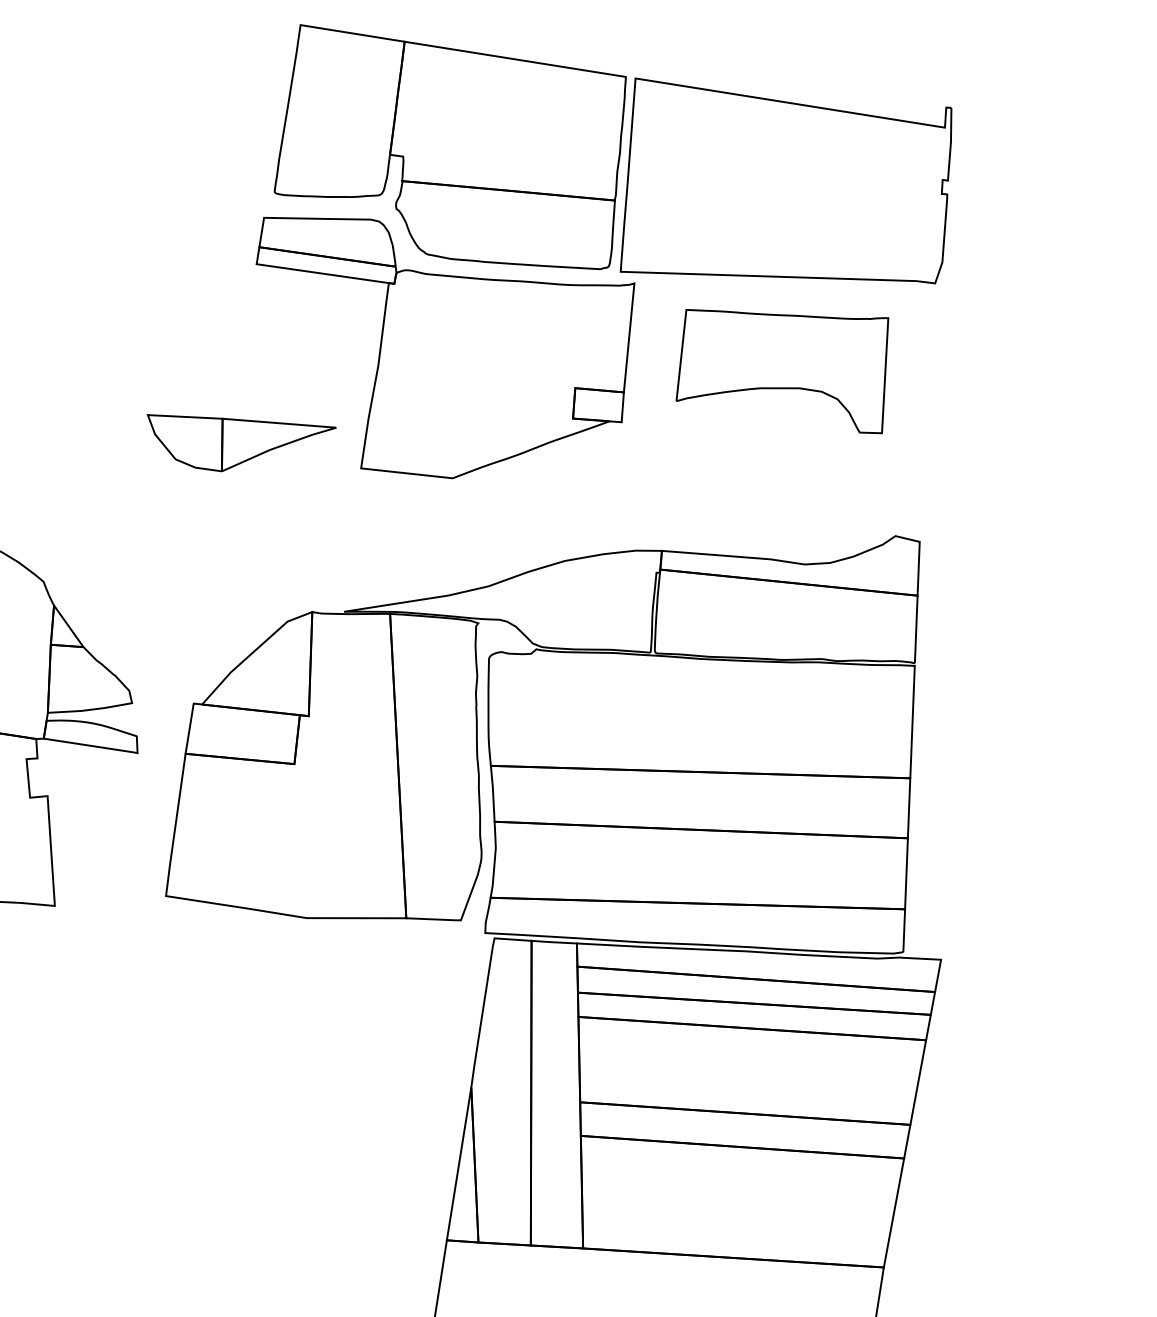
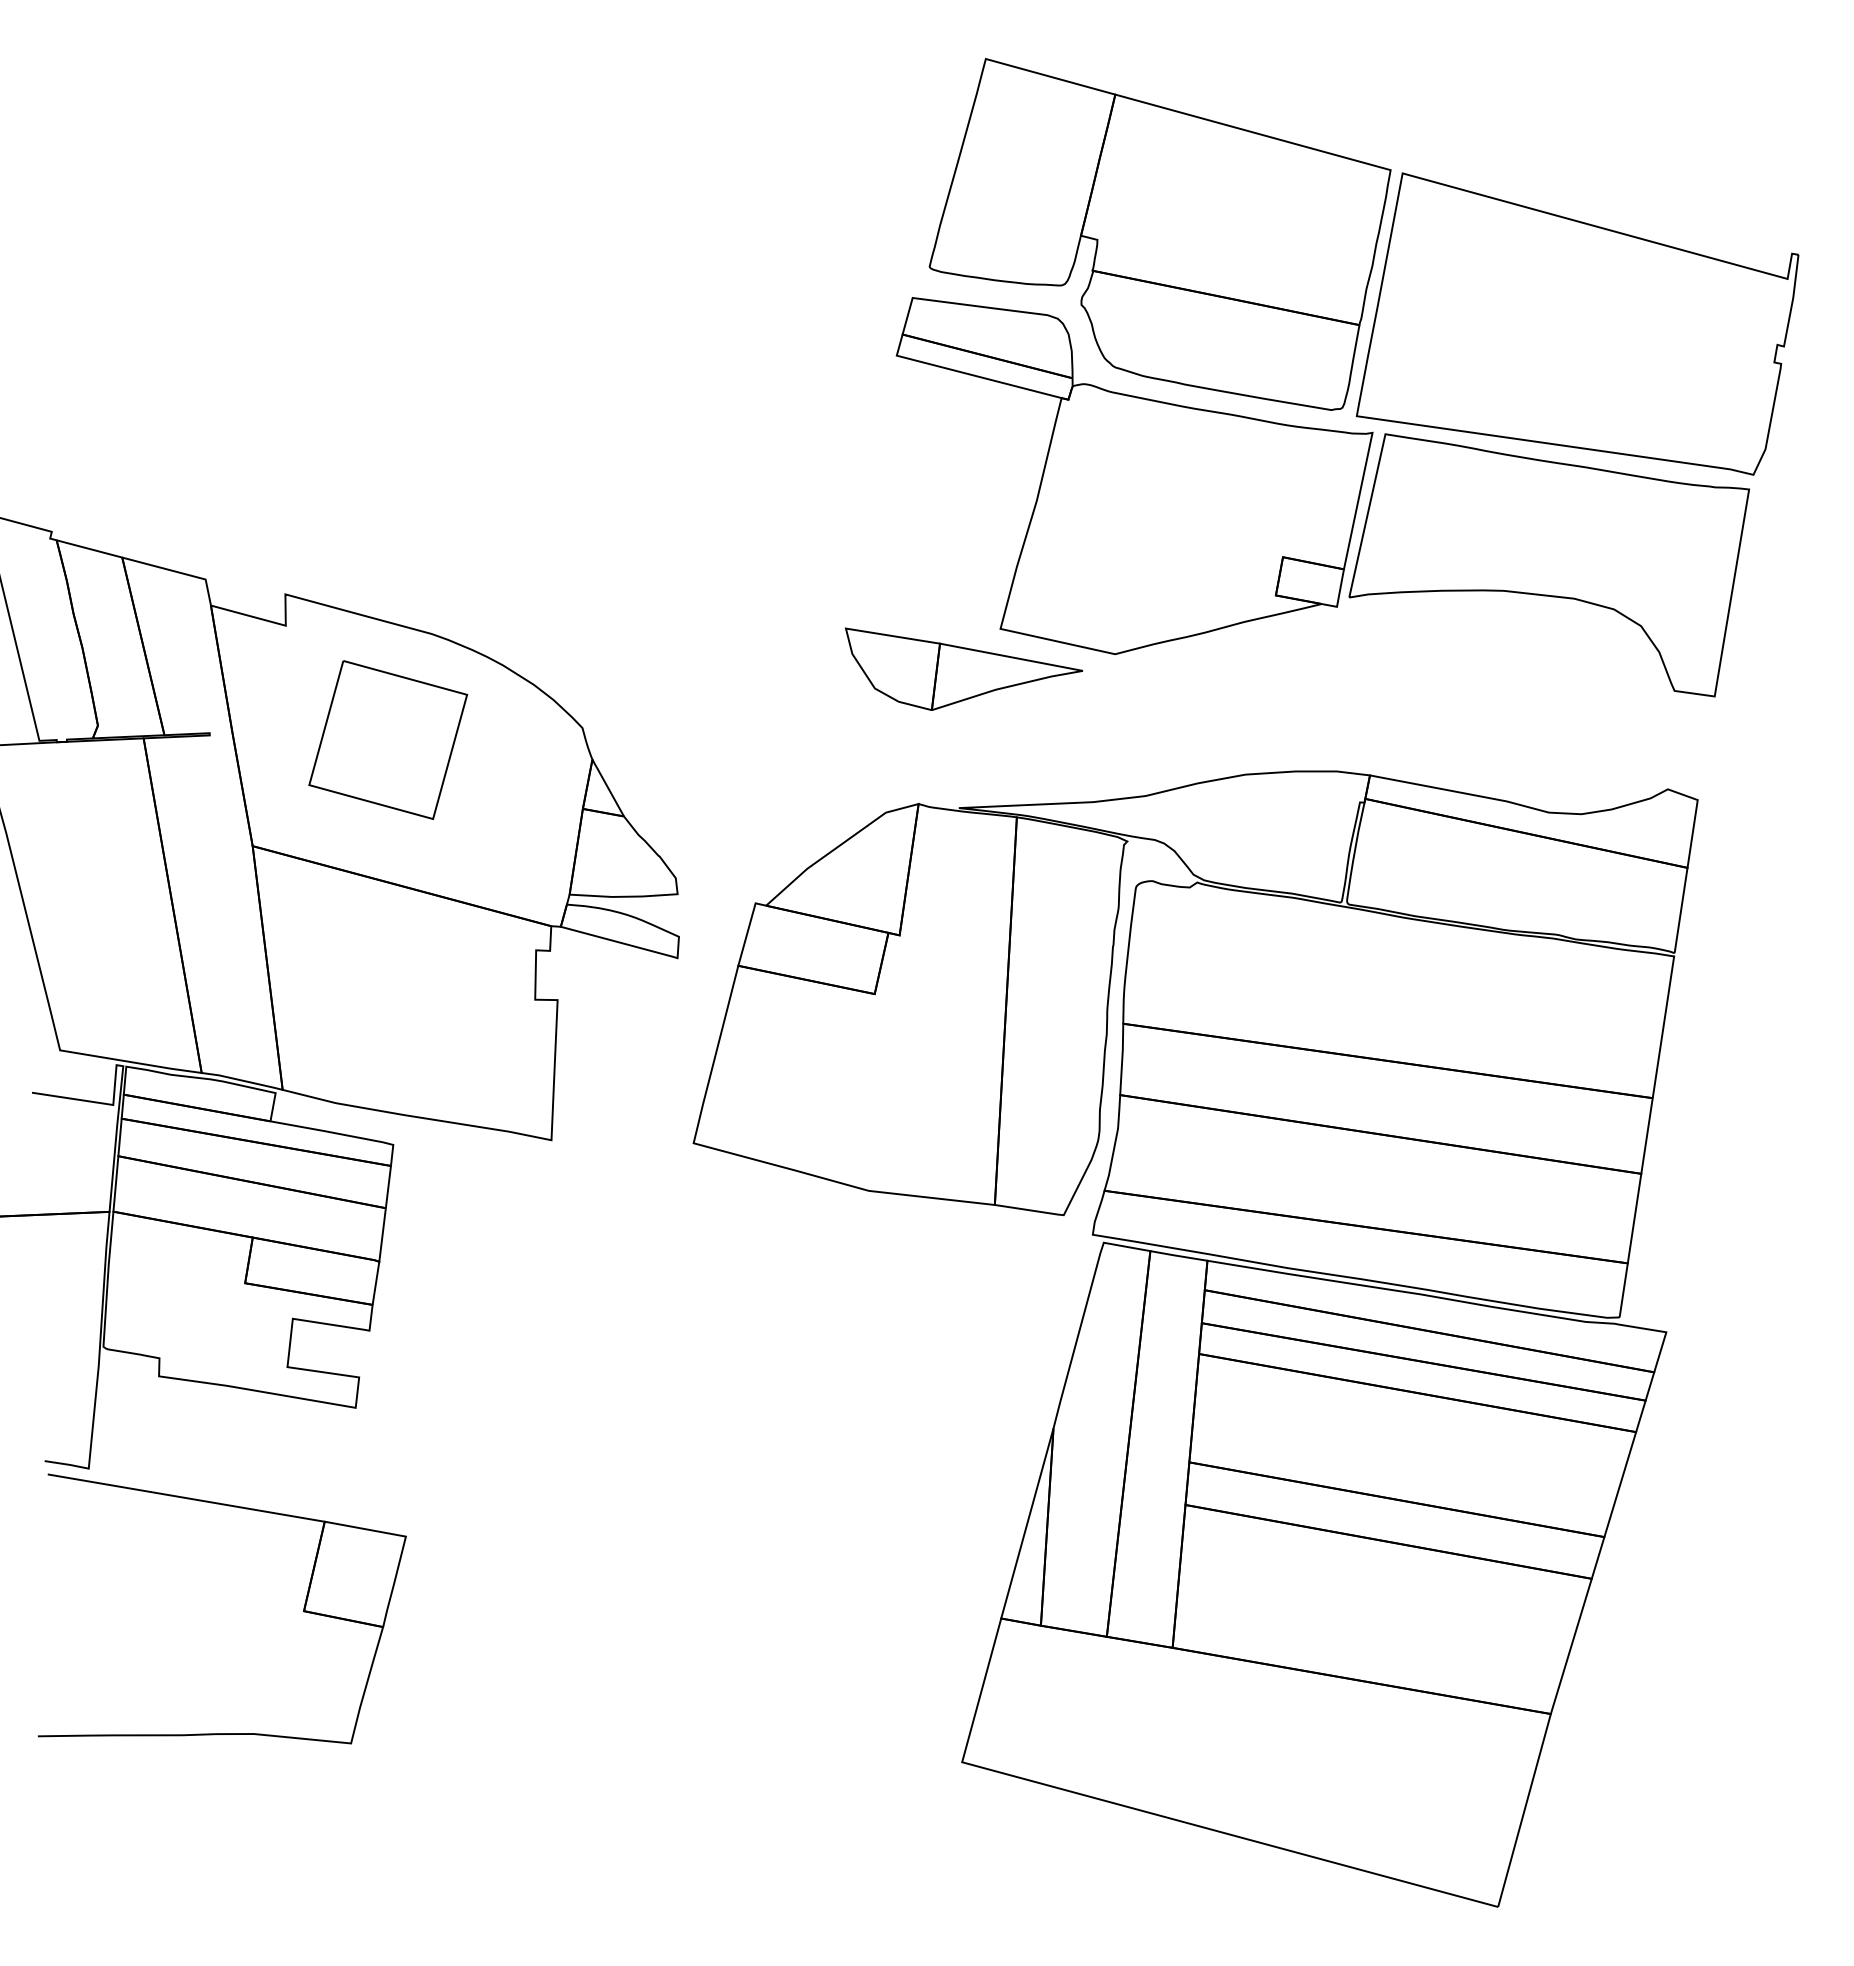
part: (783, 371) -> (1549, 565), size x1.43
part: (243, 436) -> (963, 668), moved

